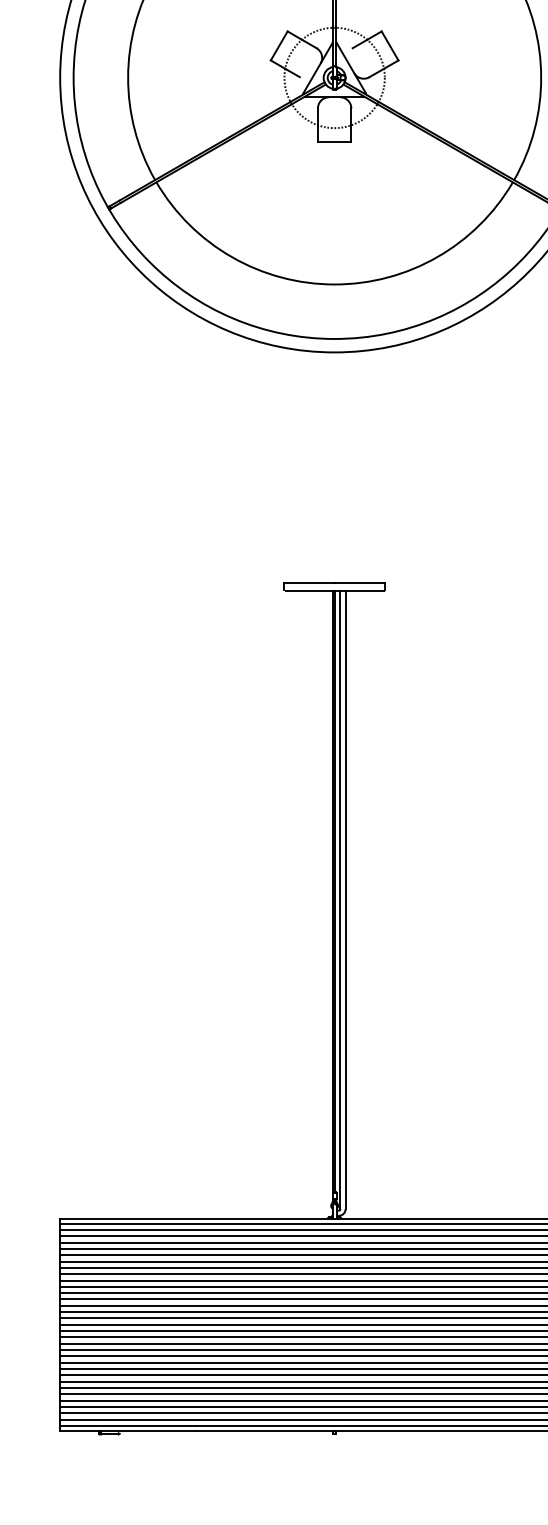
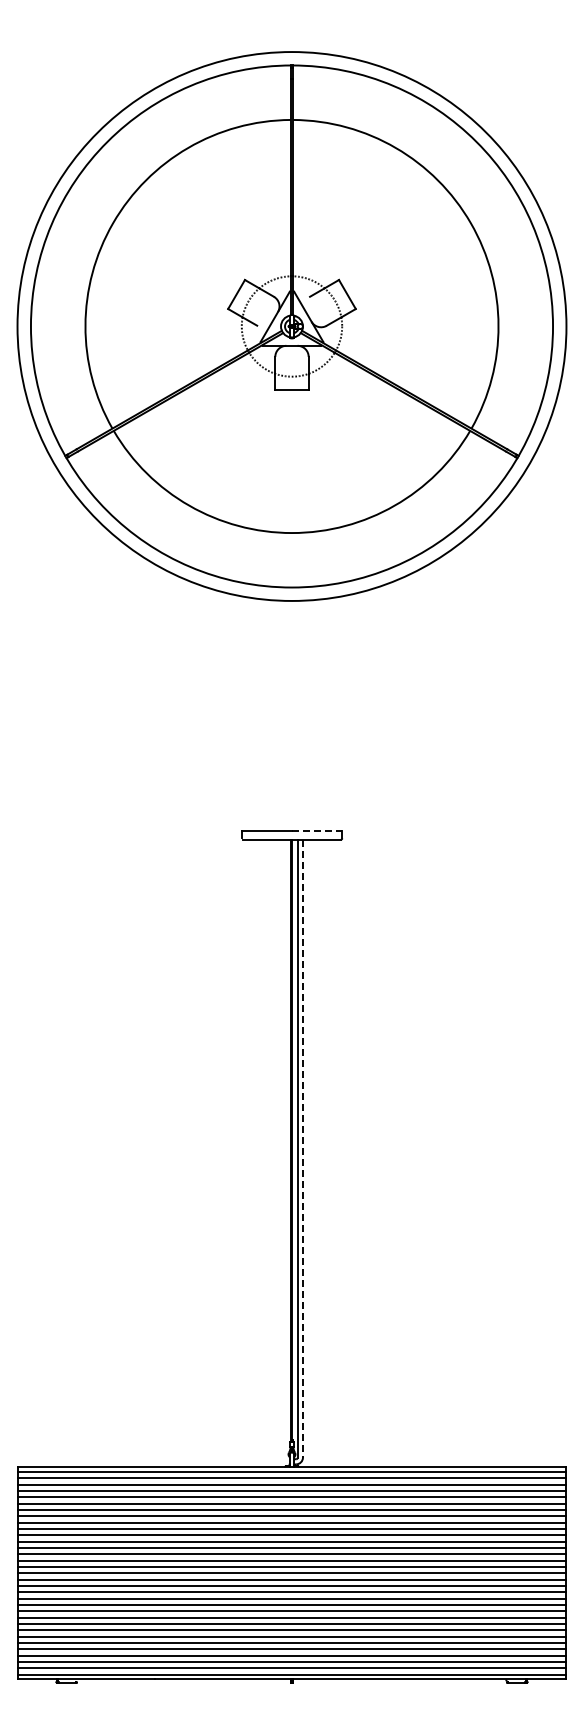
line: (360, 582) -> (317, 831), solid -> dashed
line: (345, 899) -> (302, 1148), solid -> dashed

